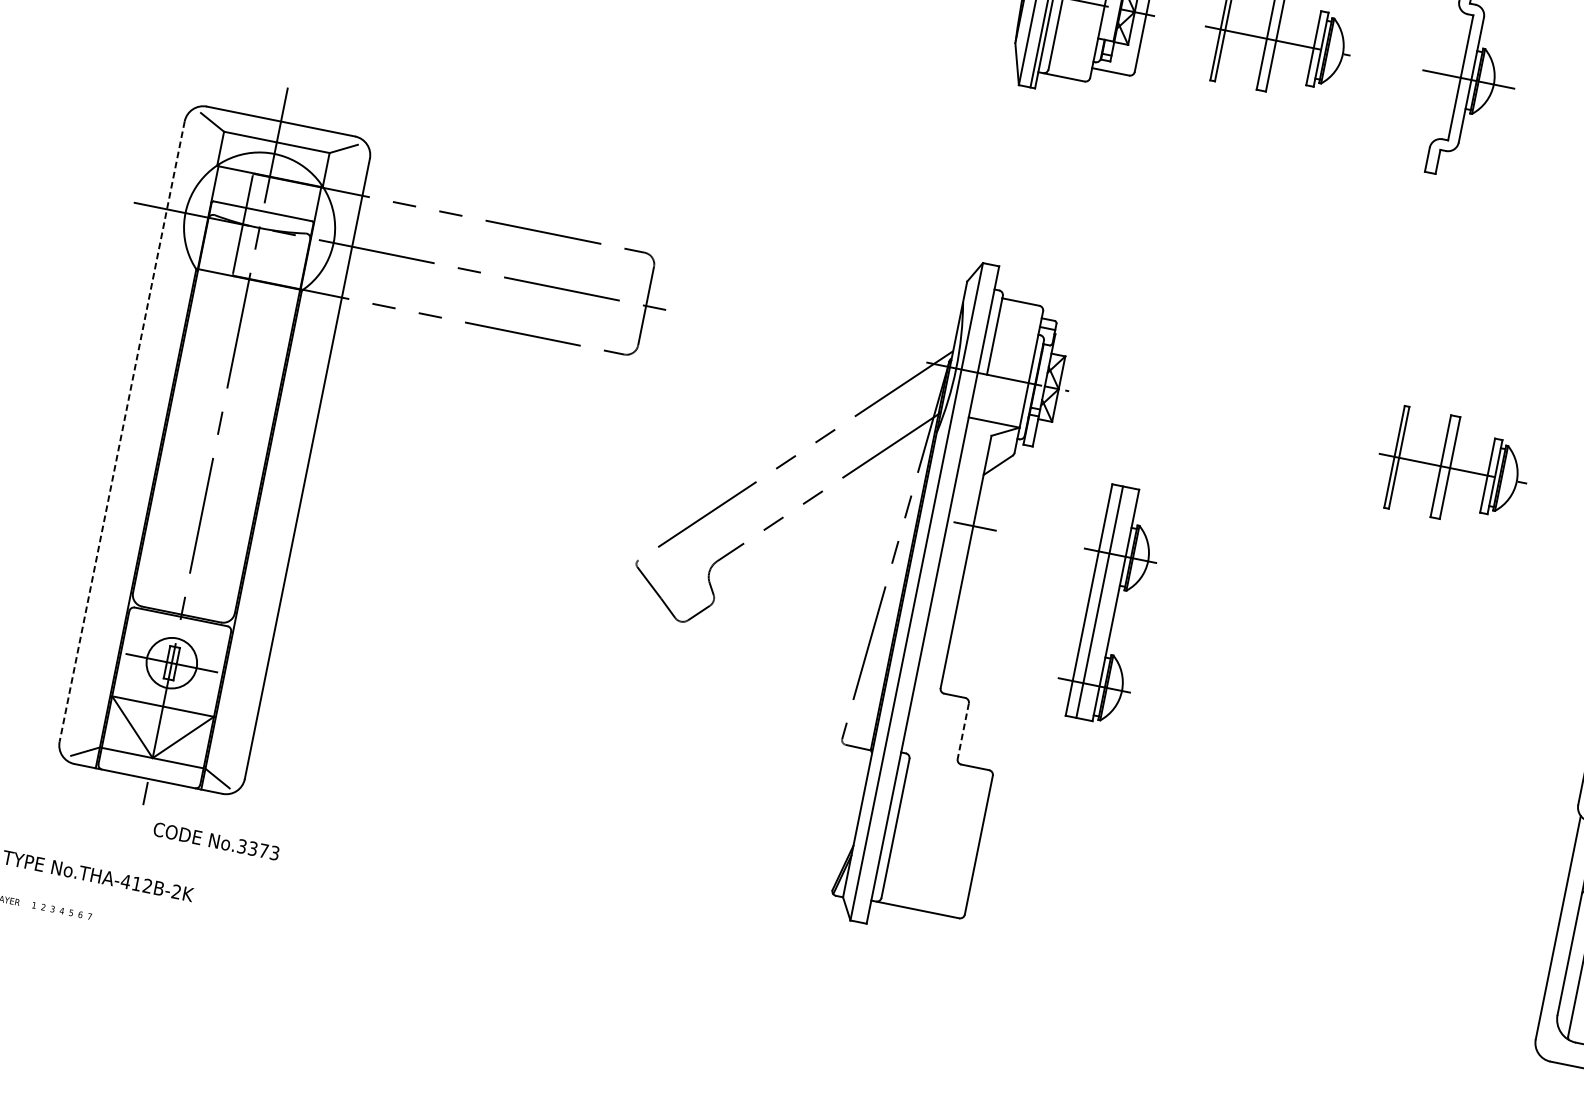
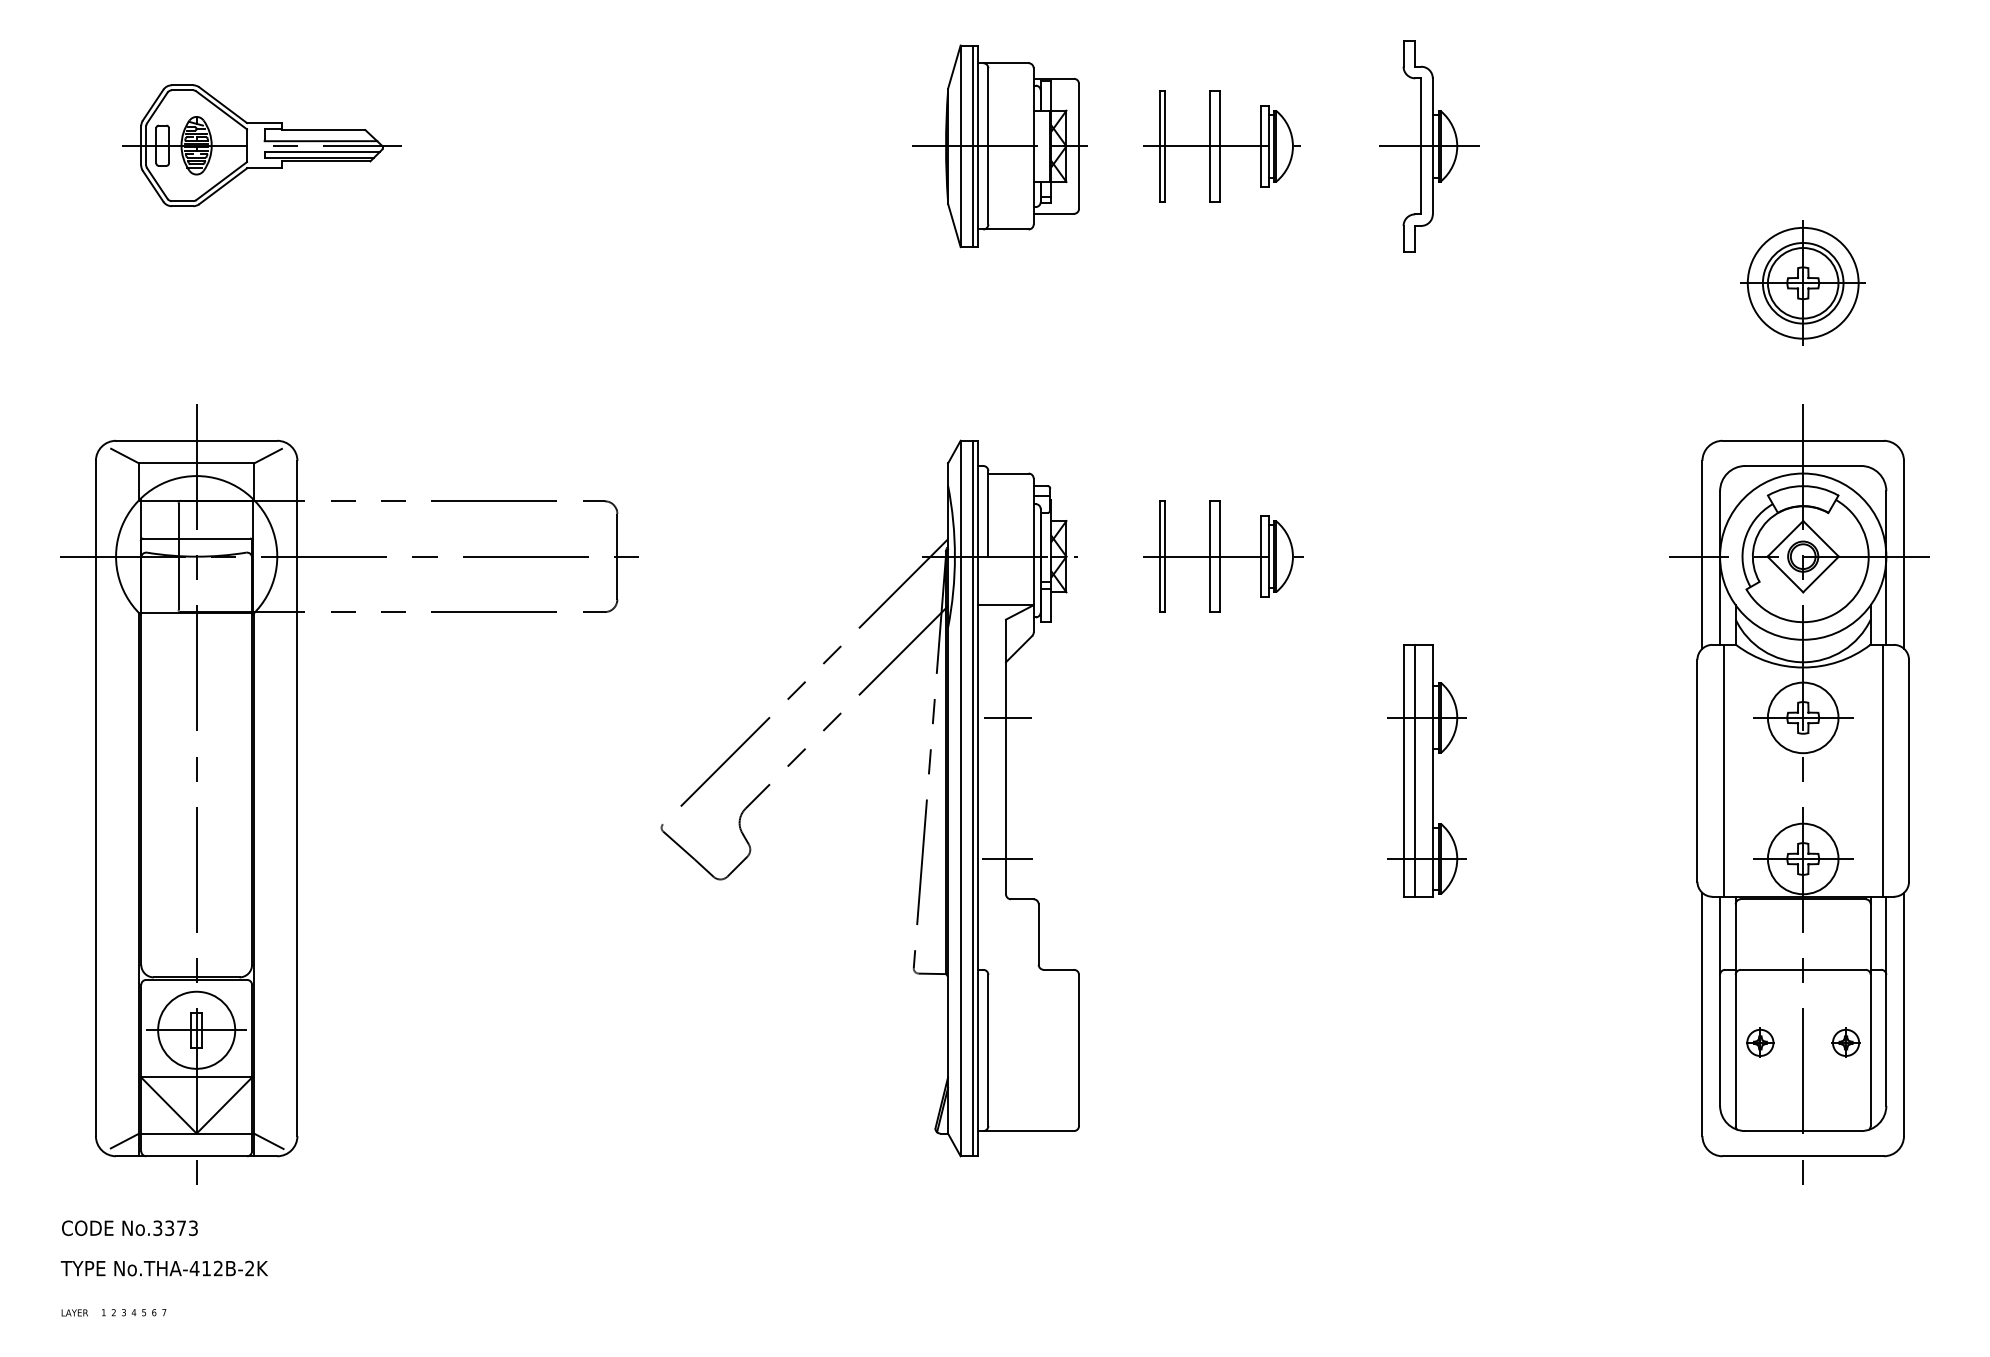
line: (121, 431) -> (95, 798), dashed -> solid
part: (1452, 468) -> (1223, 556), moved
line: (928, 594) -> (973, 798), added
part: (1110, 603) -> (1426, 770), moved
line: (948, 655) -> (1007, 858), added
circle: (171, 662) -> (196, 1029), size x1.43
line: (962, 732) -> (1038, 935), dashed -> solid
text: (216, 840) -> (129, 1227), moved

